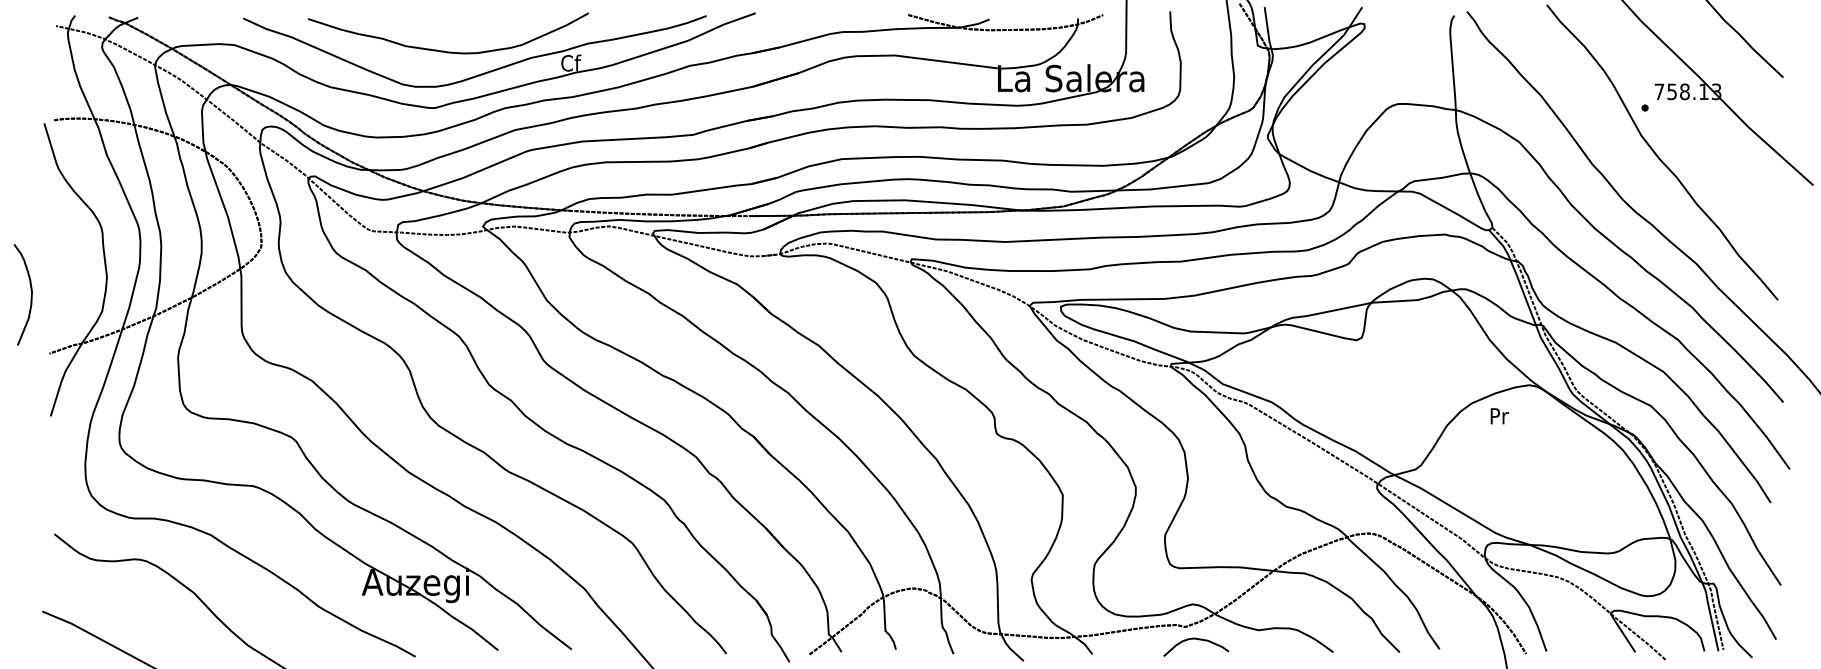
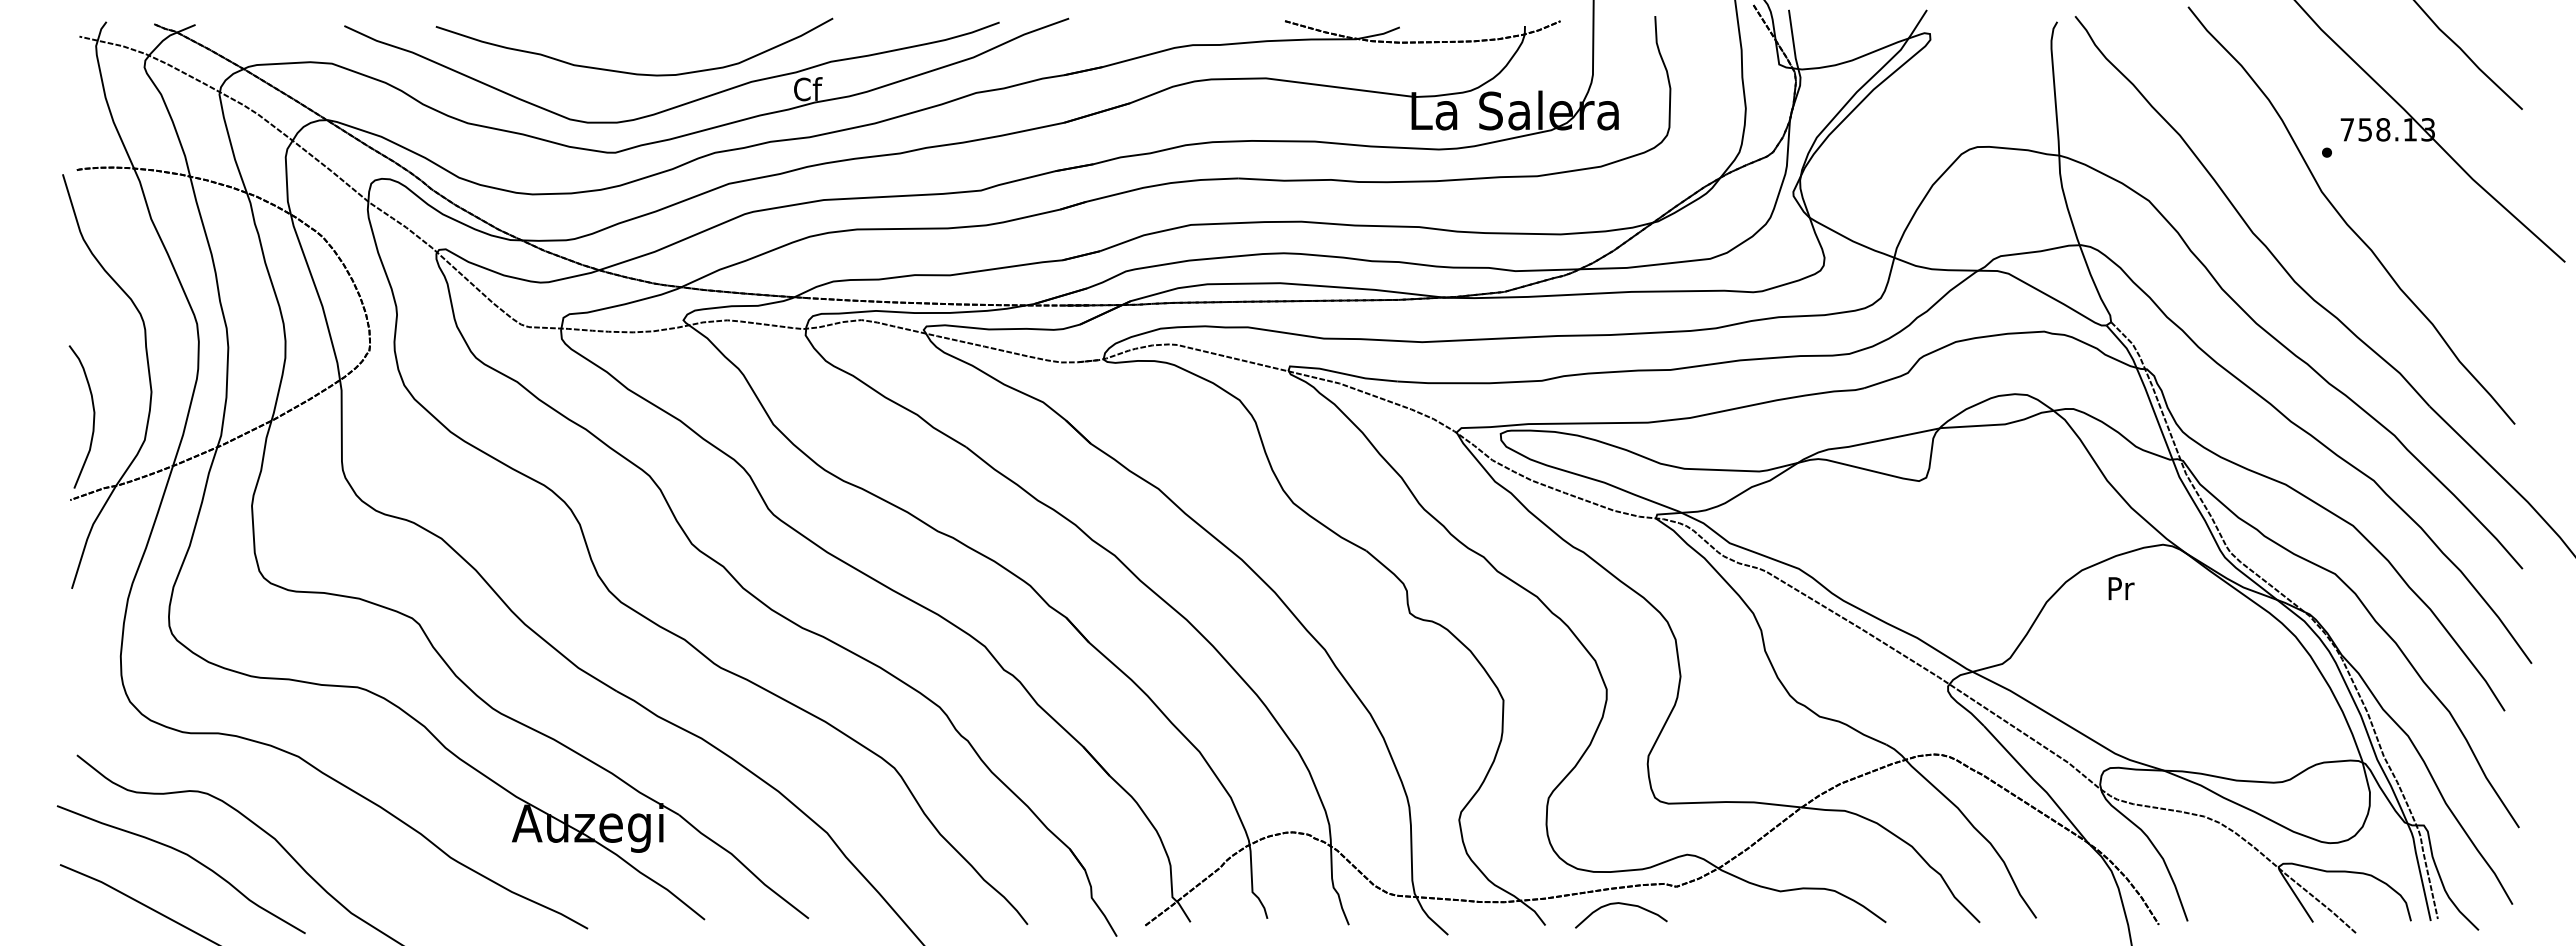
curve: (31, 294) -> (93, 416), moved
curve: (133, 606) -> (189, 857), added
curve: (1196, 639) -> (1621, 904), moved

